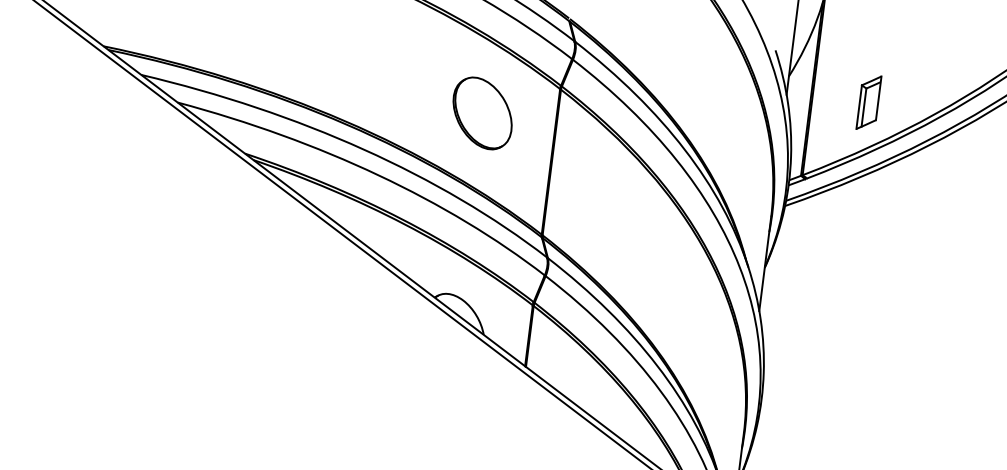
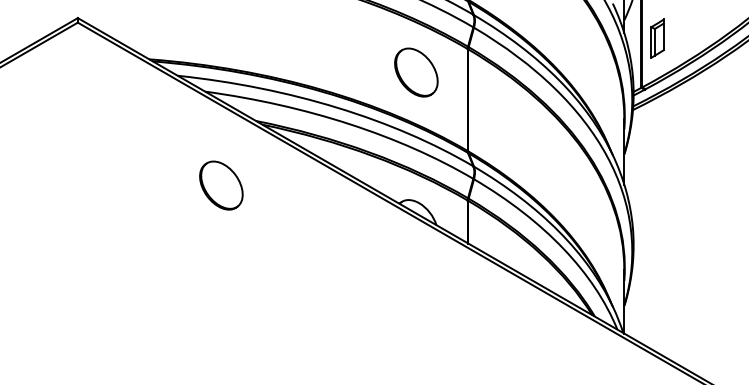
part: (868, 102) -> (657, 38), moved
part: (184, 239) -> (221, 185), added

